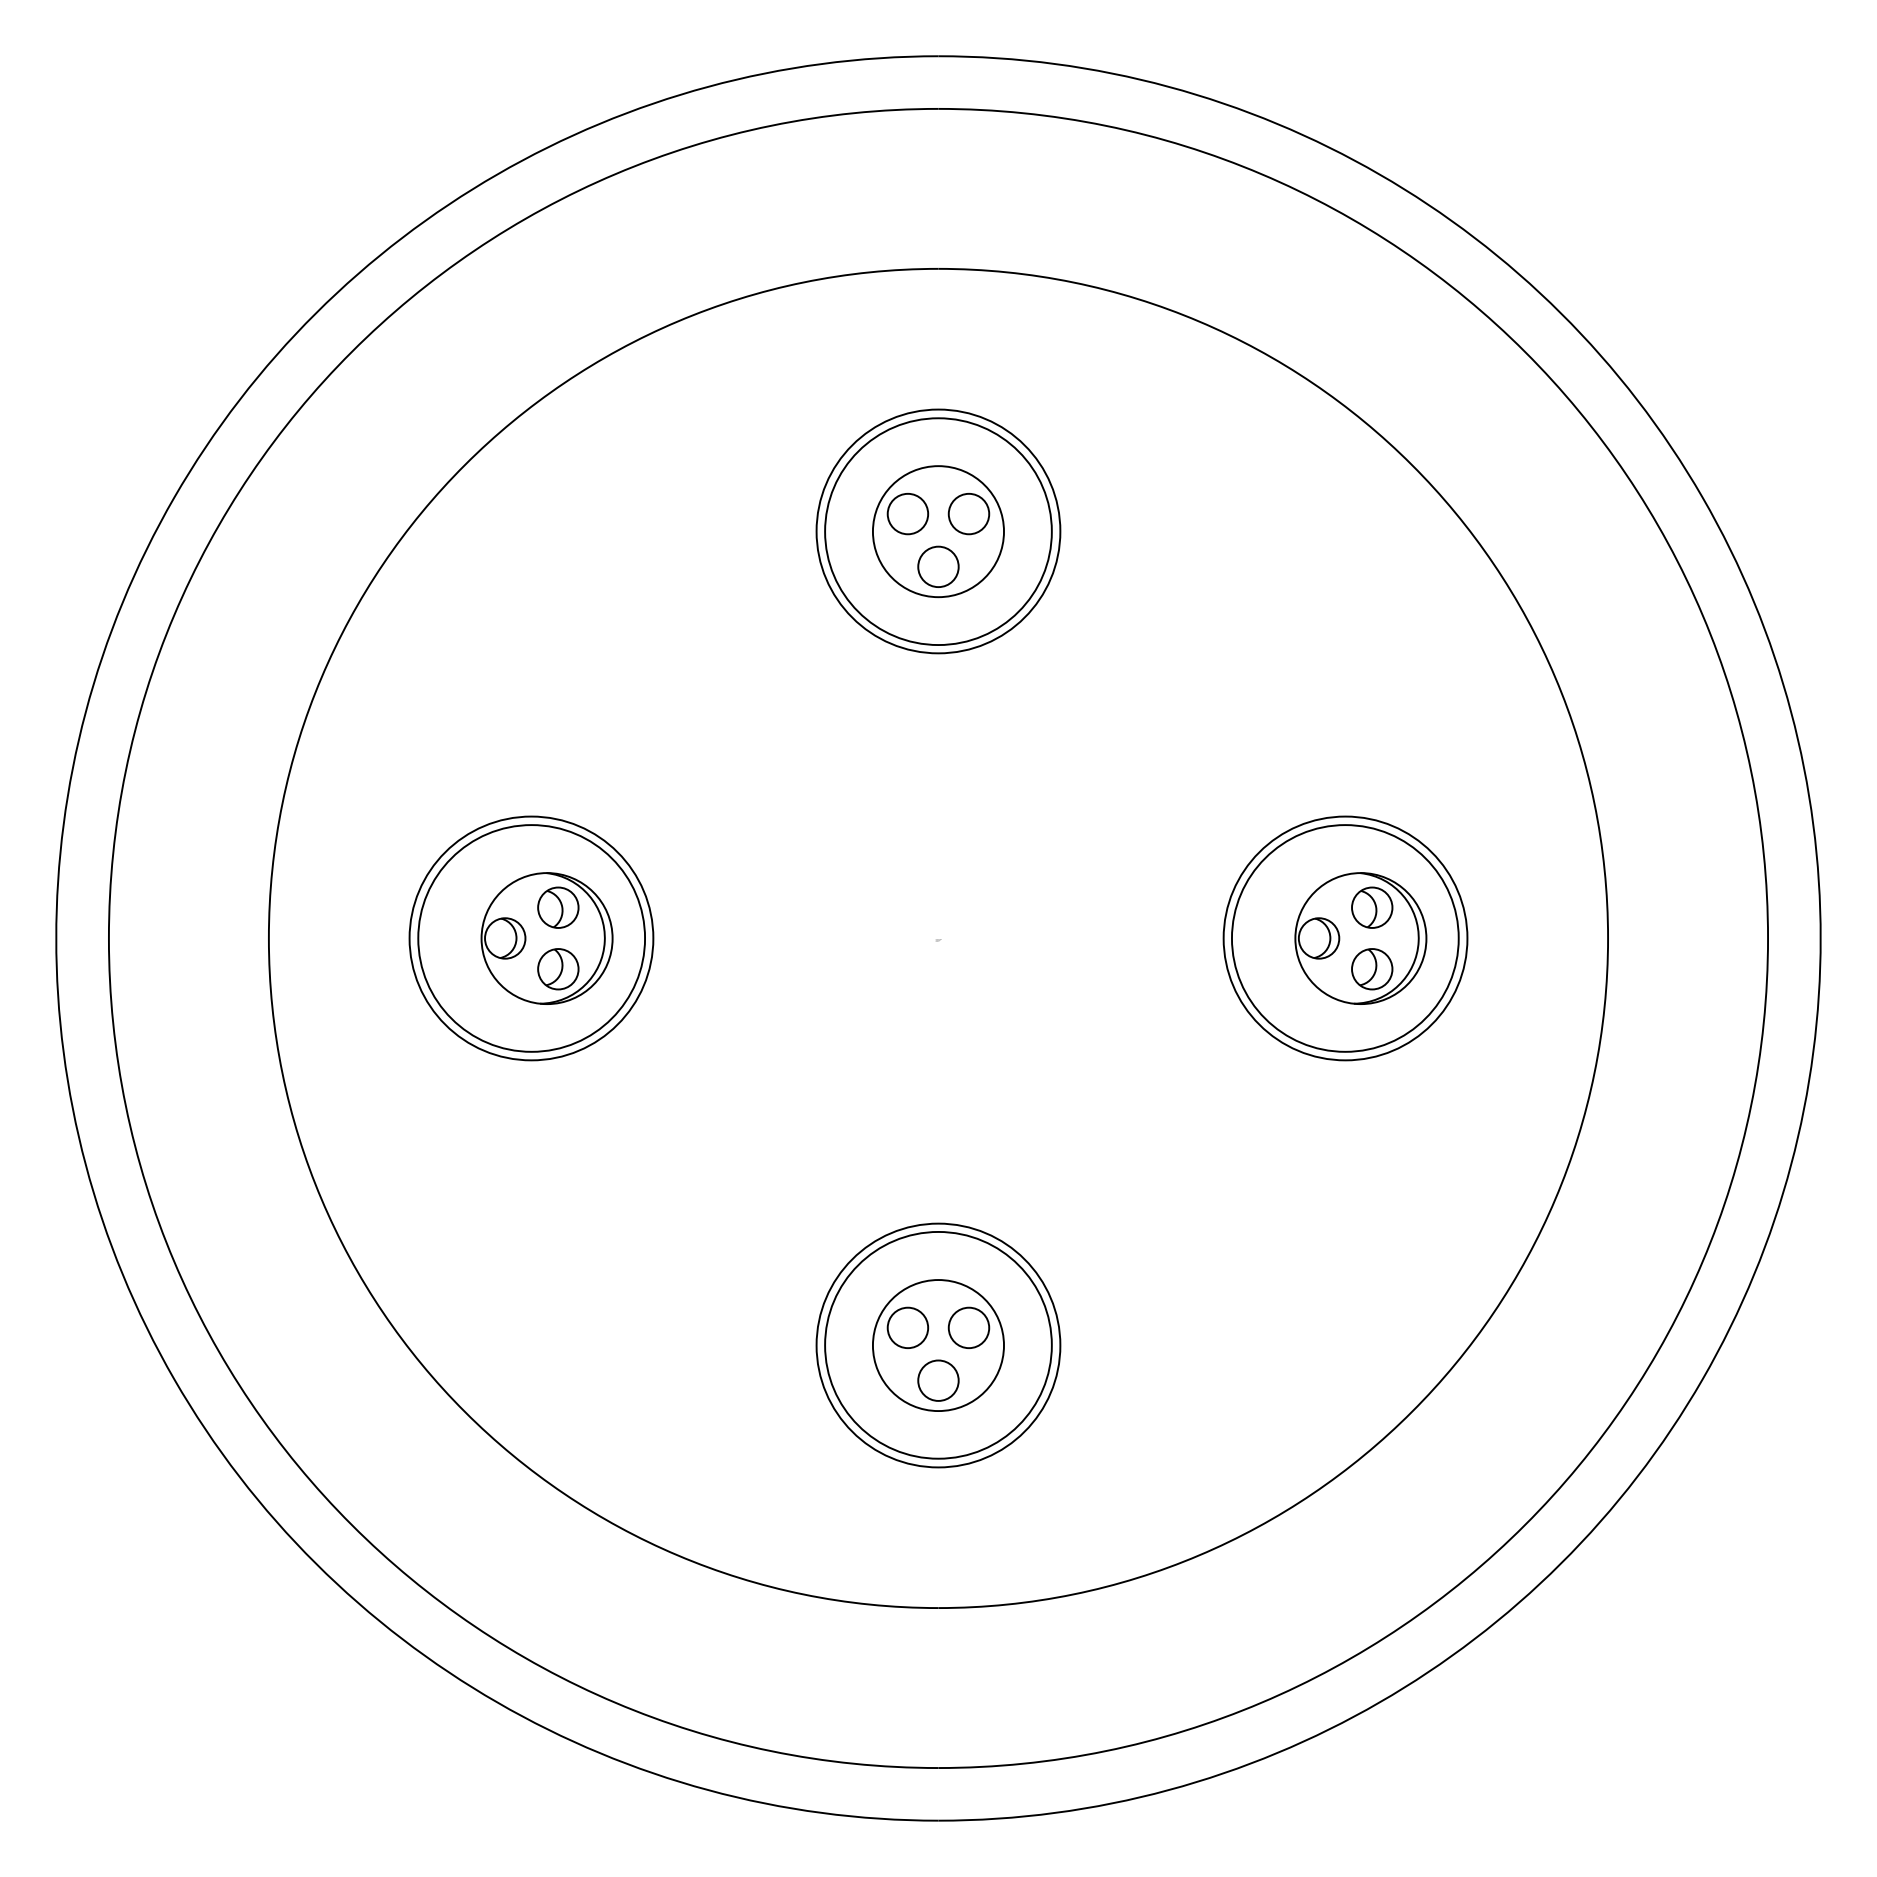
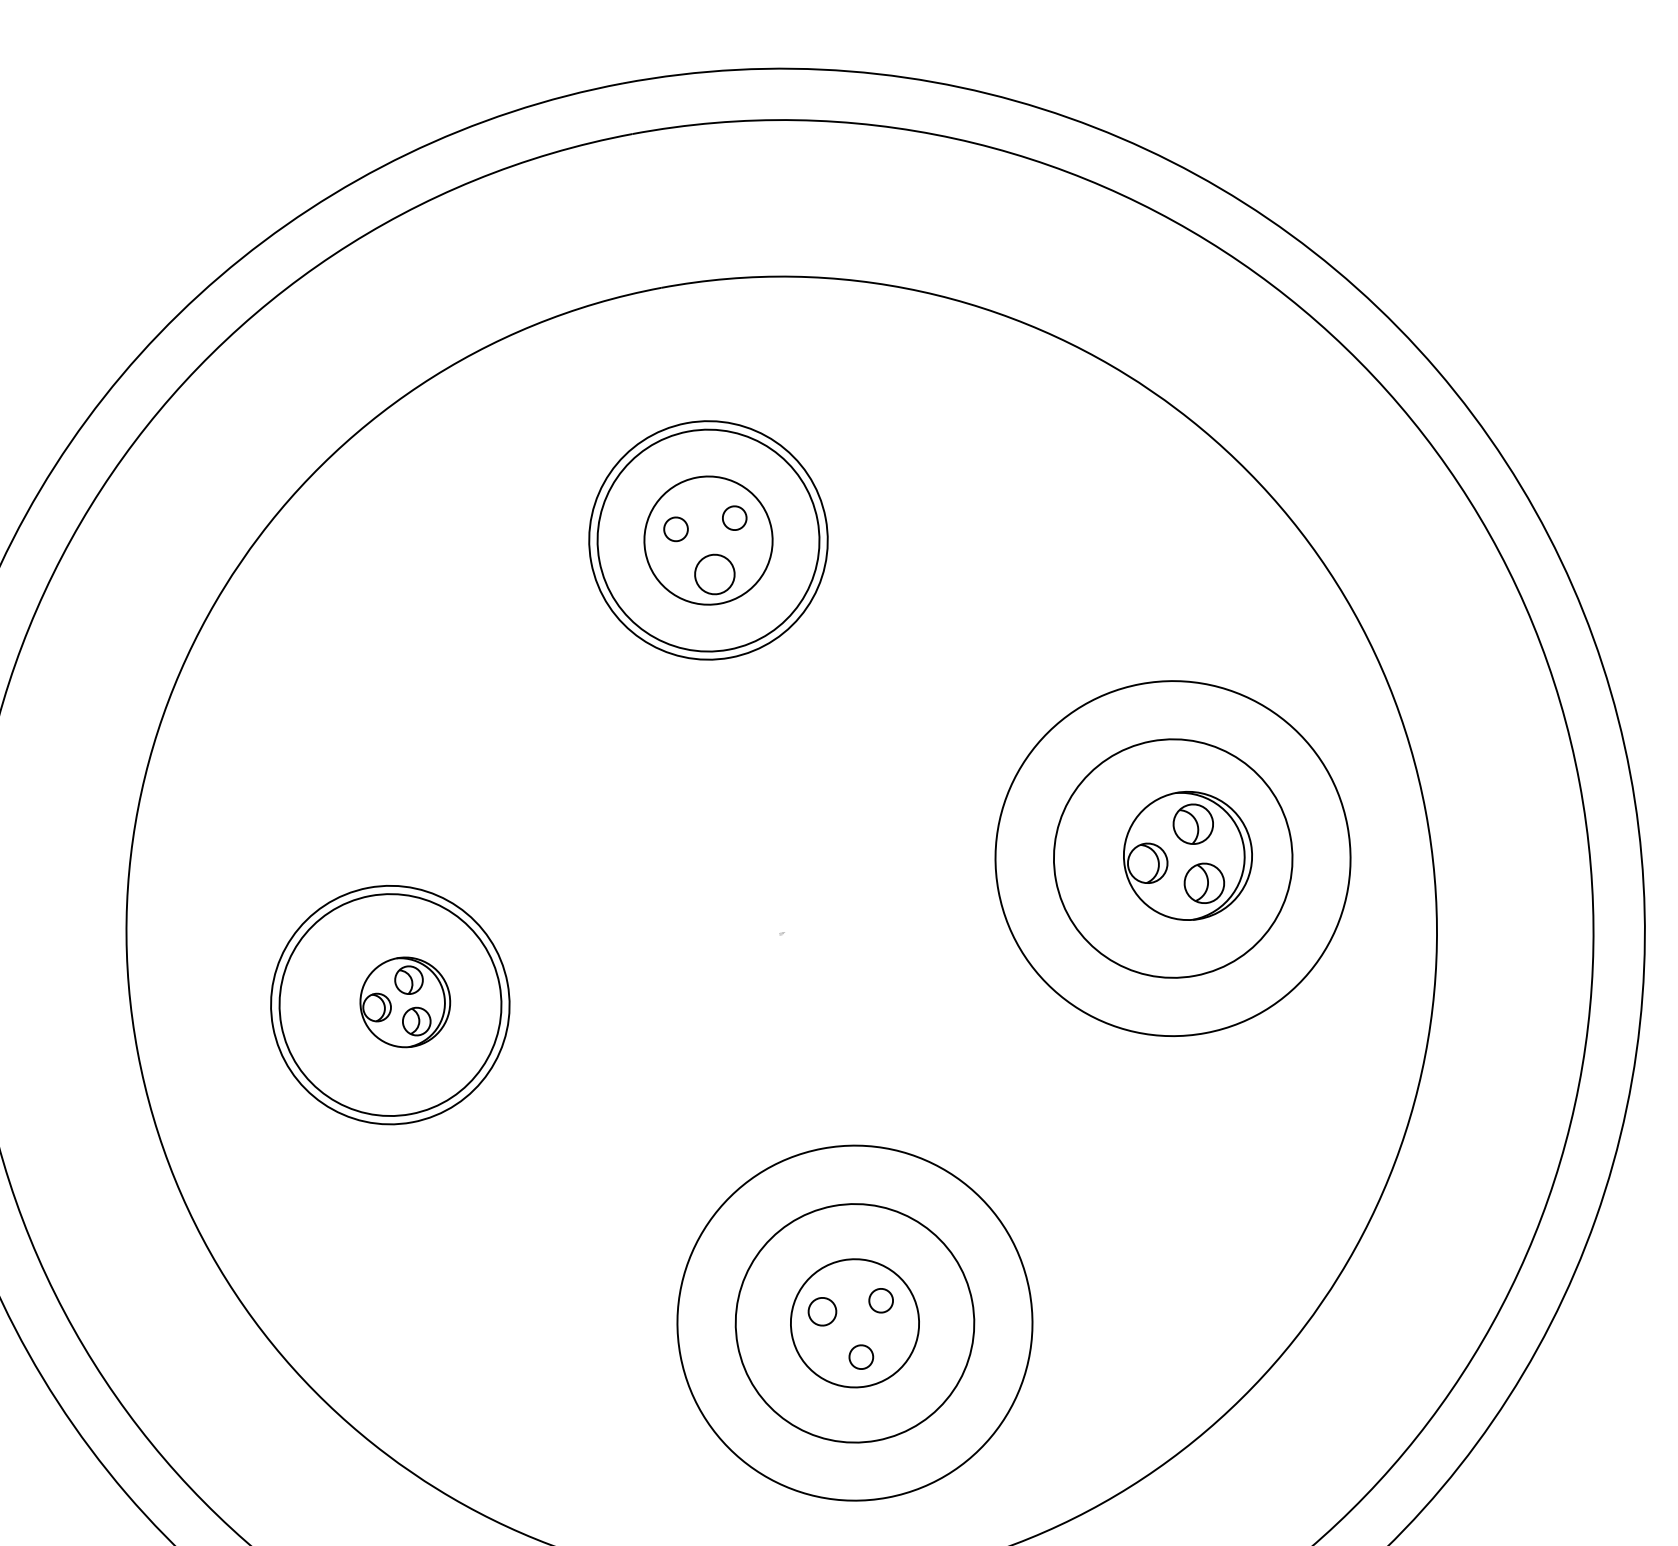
circle: (968, 513) -> (734, 517), size x0.6
circle: (907, 514) -> (675, 529), size x0.6
part: (546, 938) -> (404, 1002), size x0.7
circle: (1344, 938) -> (1172, 858), size x1.6
circle: (907, 1327) -> (821, 1311), size x0.7
circle: (968, 1327) -> (880, 1300), size x0.6
circle: (938, 1344) -> (854, 1322), size x1.6
circle: (938, 1380) -> (861, 1356), size x0.6

